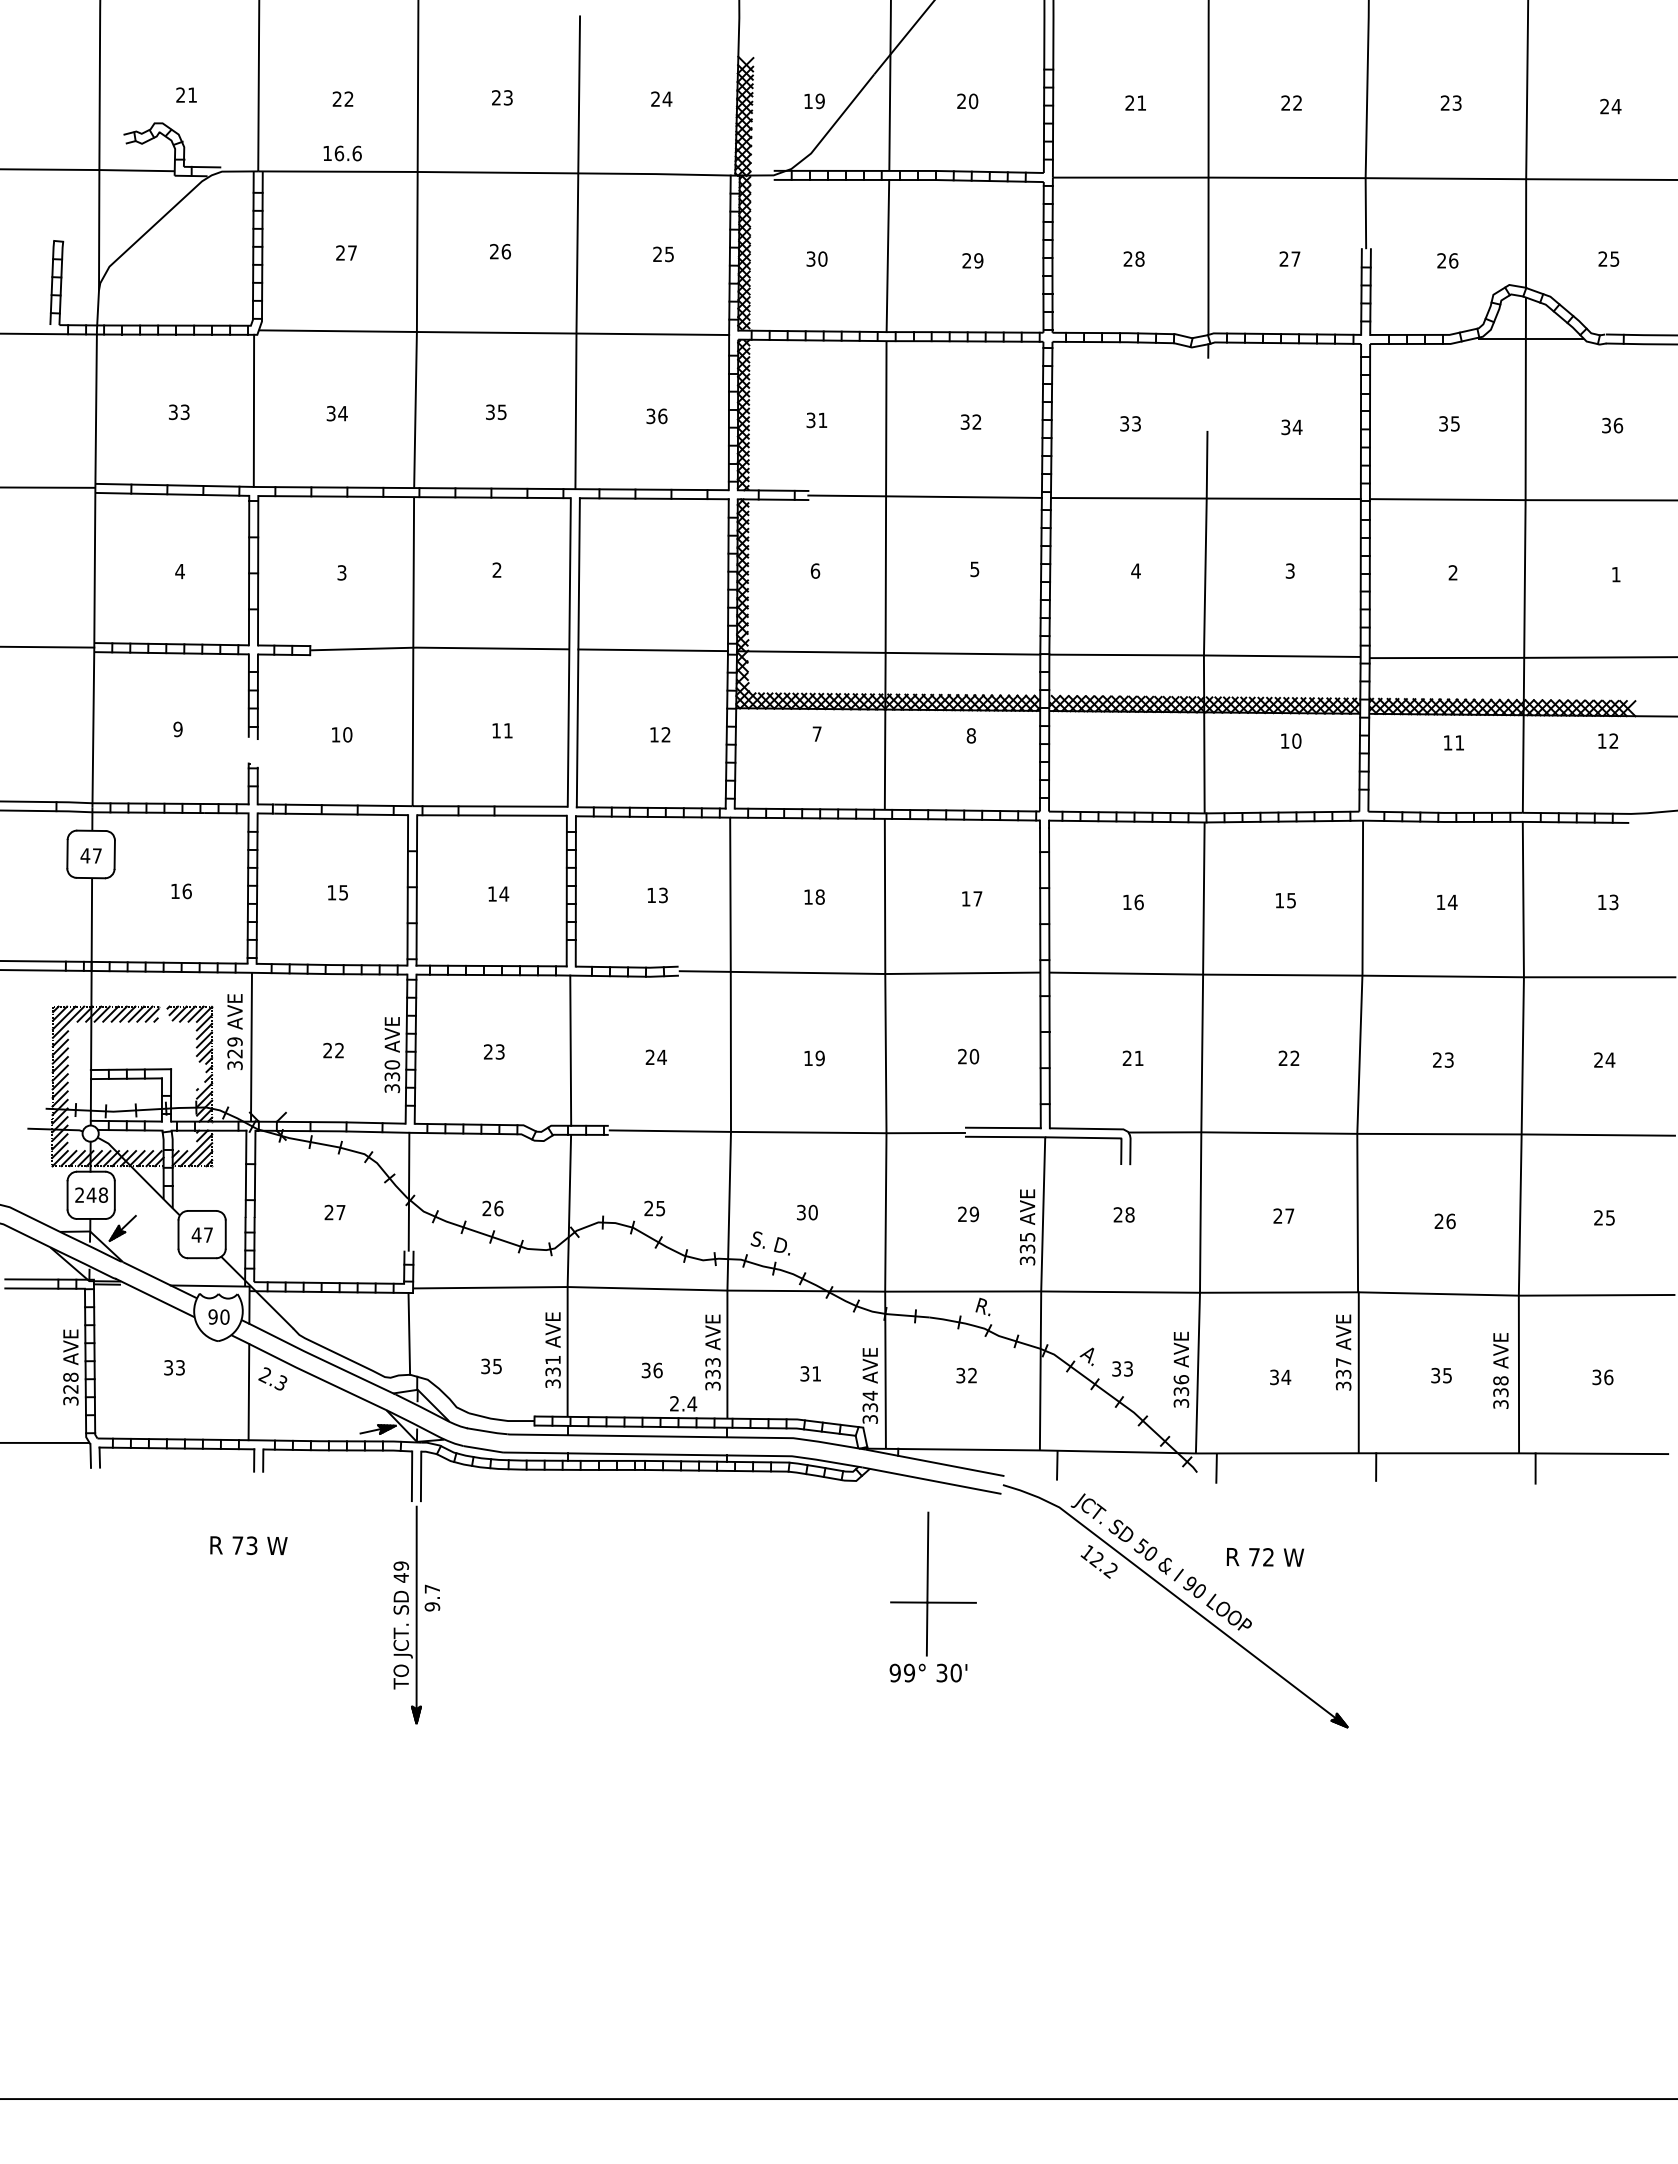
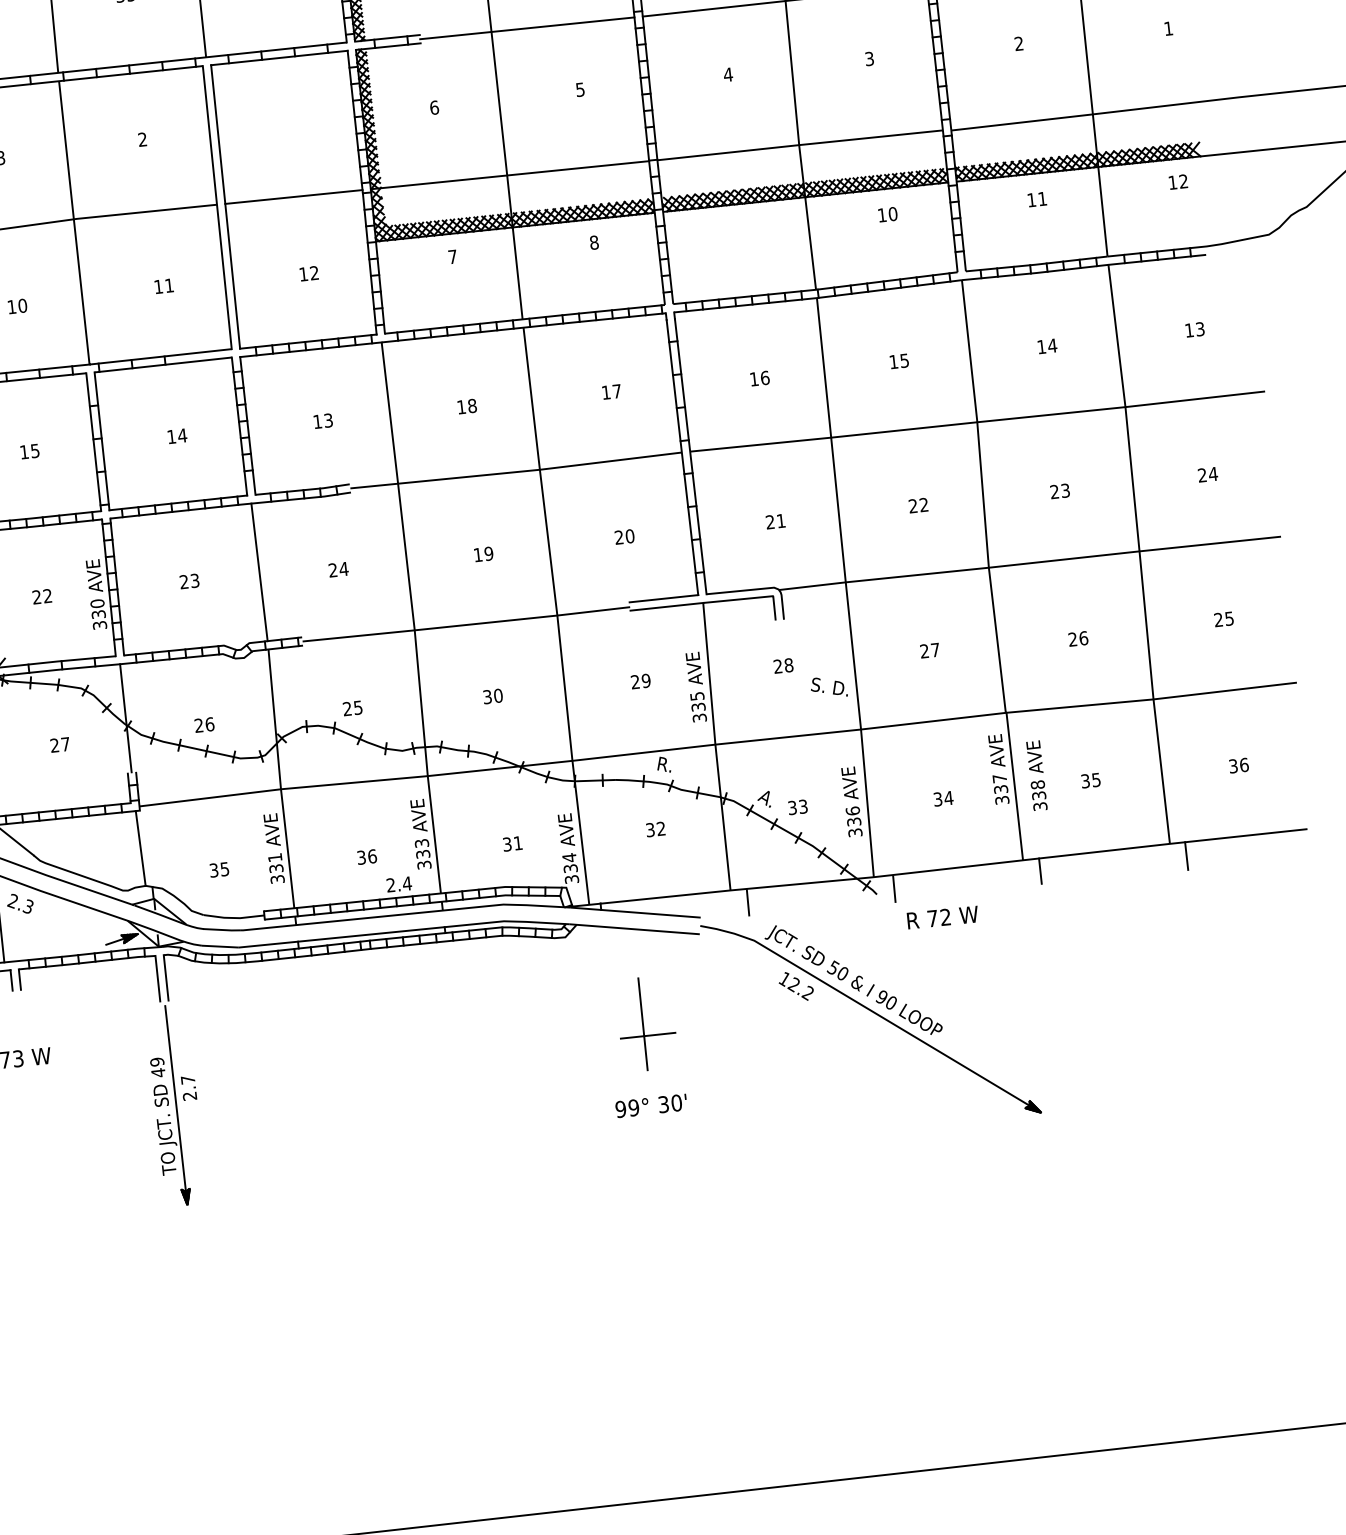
text: (770, 1243) -> (828, 687), moved
text: (1500, 1370) -> (1036, 775), moved
text: (1265, 1557) -> (942, 917), moved
part: (933, 1583) -> (646, 1023), size x0.7
text: (432, 1606) -> (189, 1095), 9.7 -> 2.7

